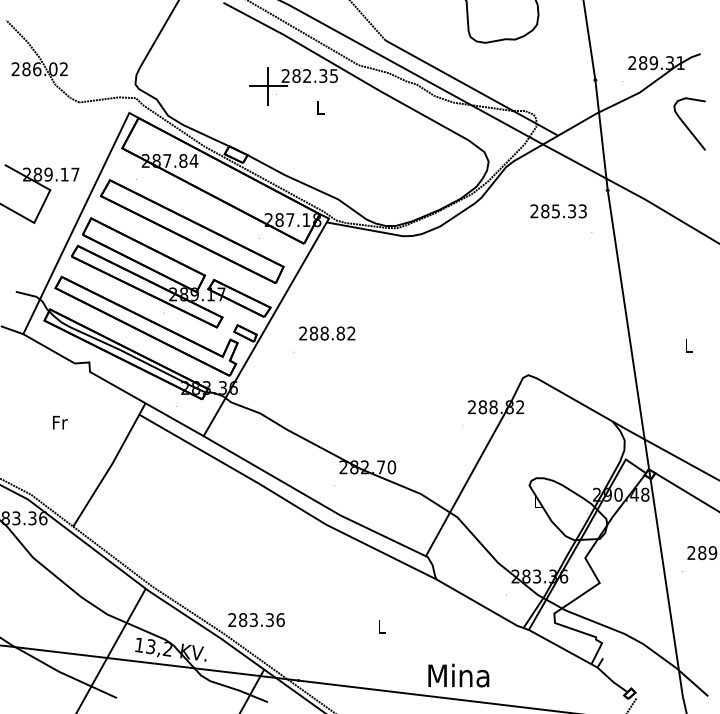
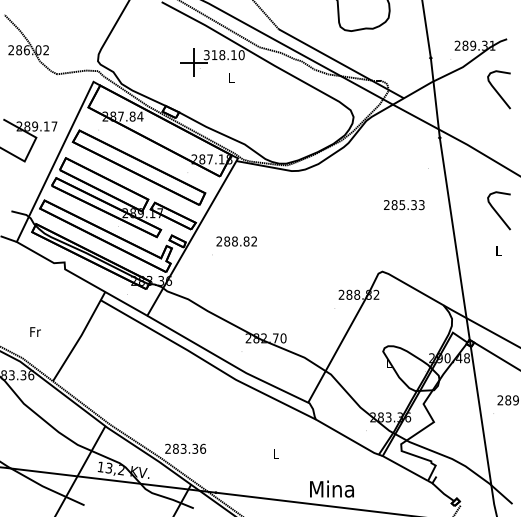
text: (310, 76) -> (224, 55), 282.35 -> 318.10
text: (558, 211) -> (404, 205), moved
curve: (687, 292) -> (497, 211), added
text: (60, 421) -> (35, 331), moved

